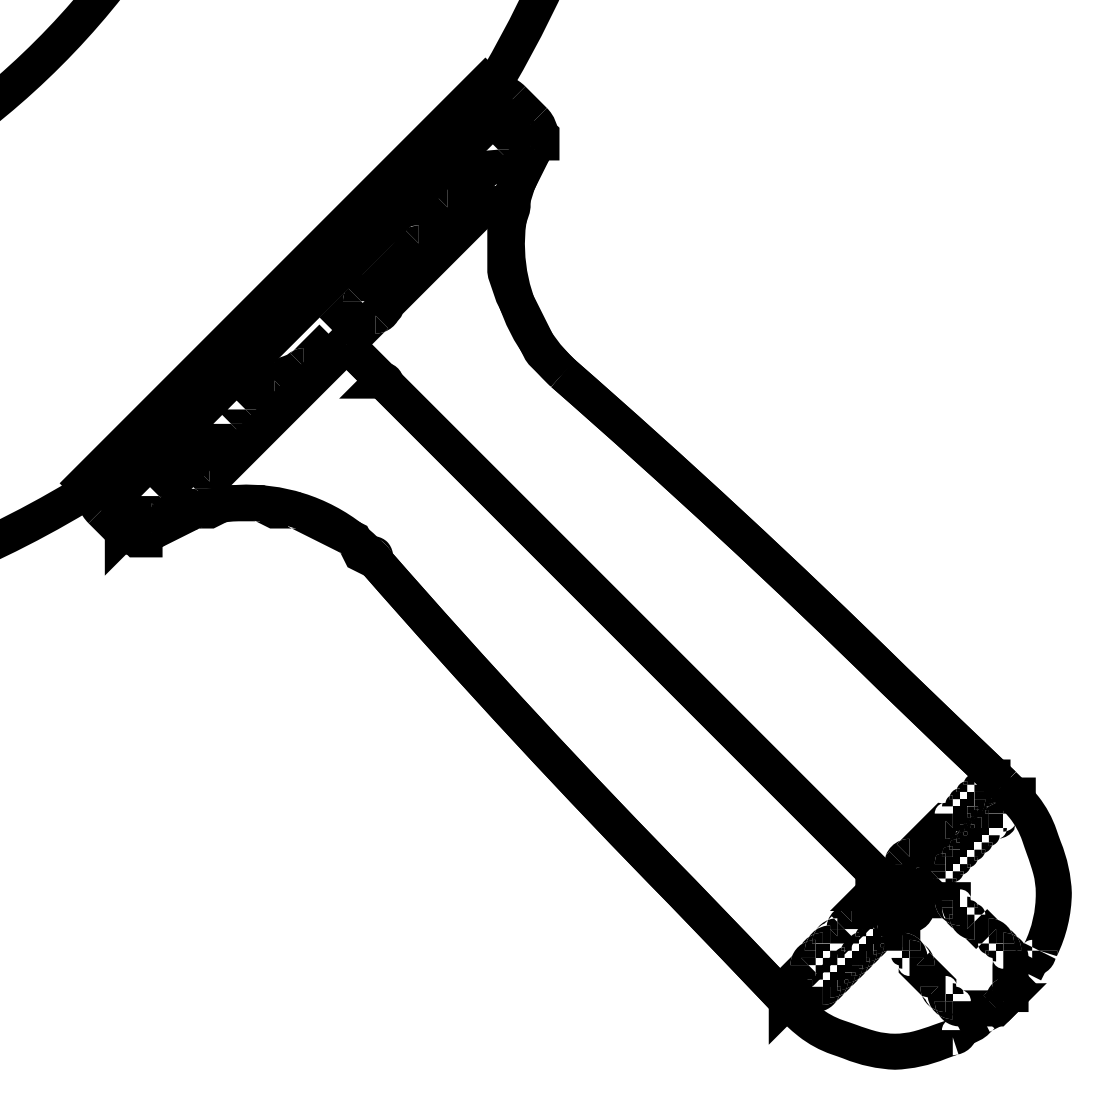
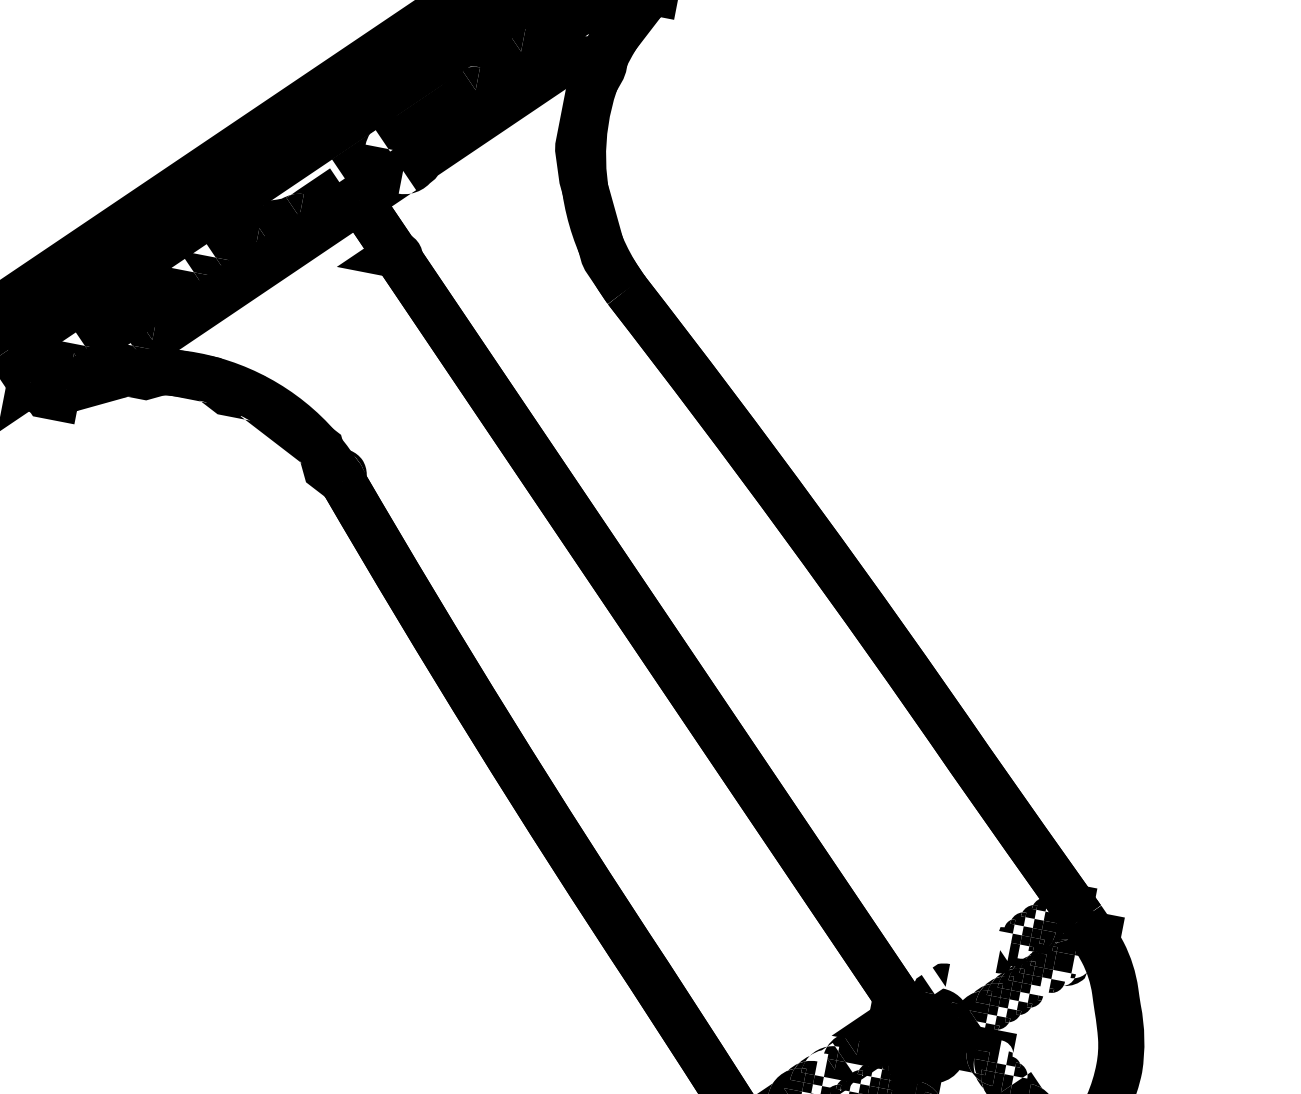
fill: (351, 294) -> (378, 138), removed
fill: (381, 324) -> (408, 183), removed
fill: (964, 818) -> (1024, 951), removed
fill: (919, 838) -> (962, 966), removed
fill: (986, 847) -> (1045, 993), removed
fill: (821, 934) -> (815, 1063), removed

